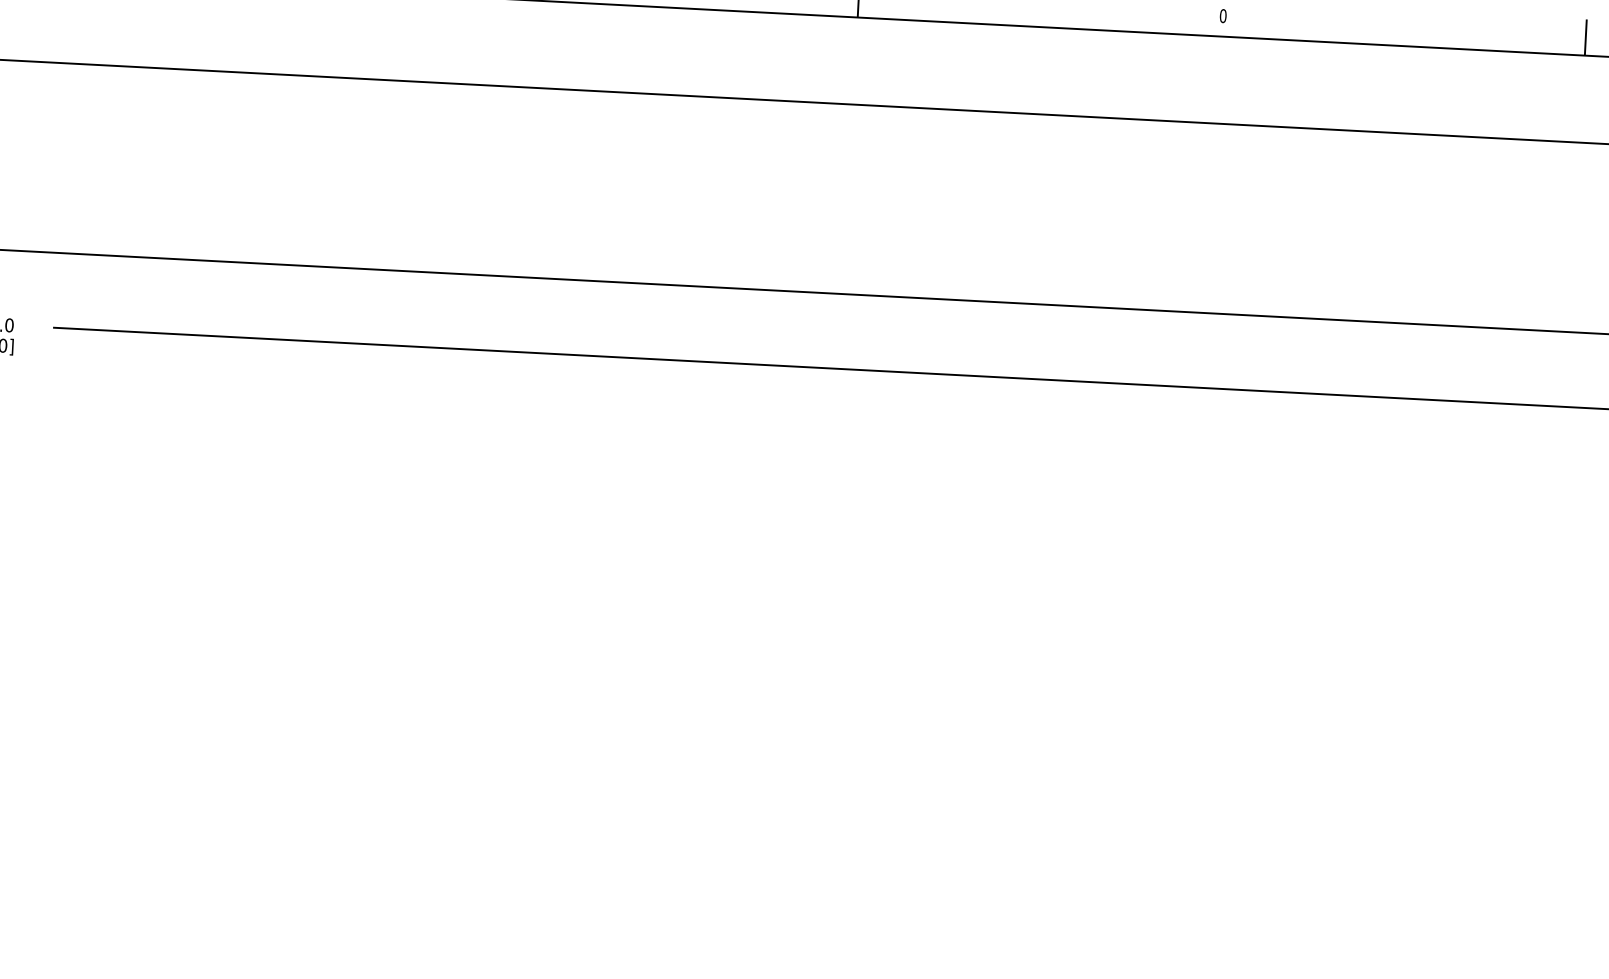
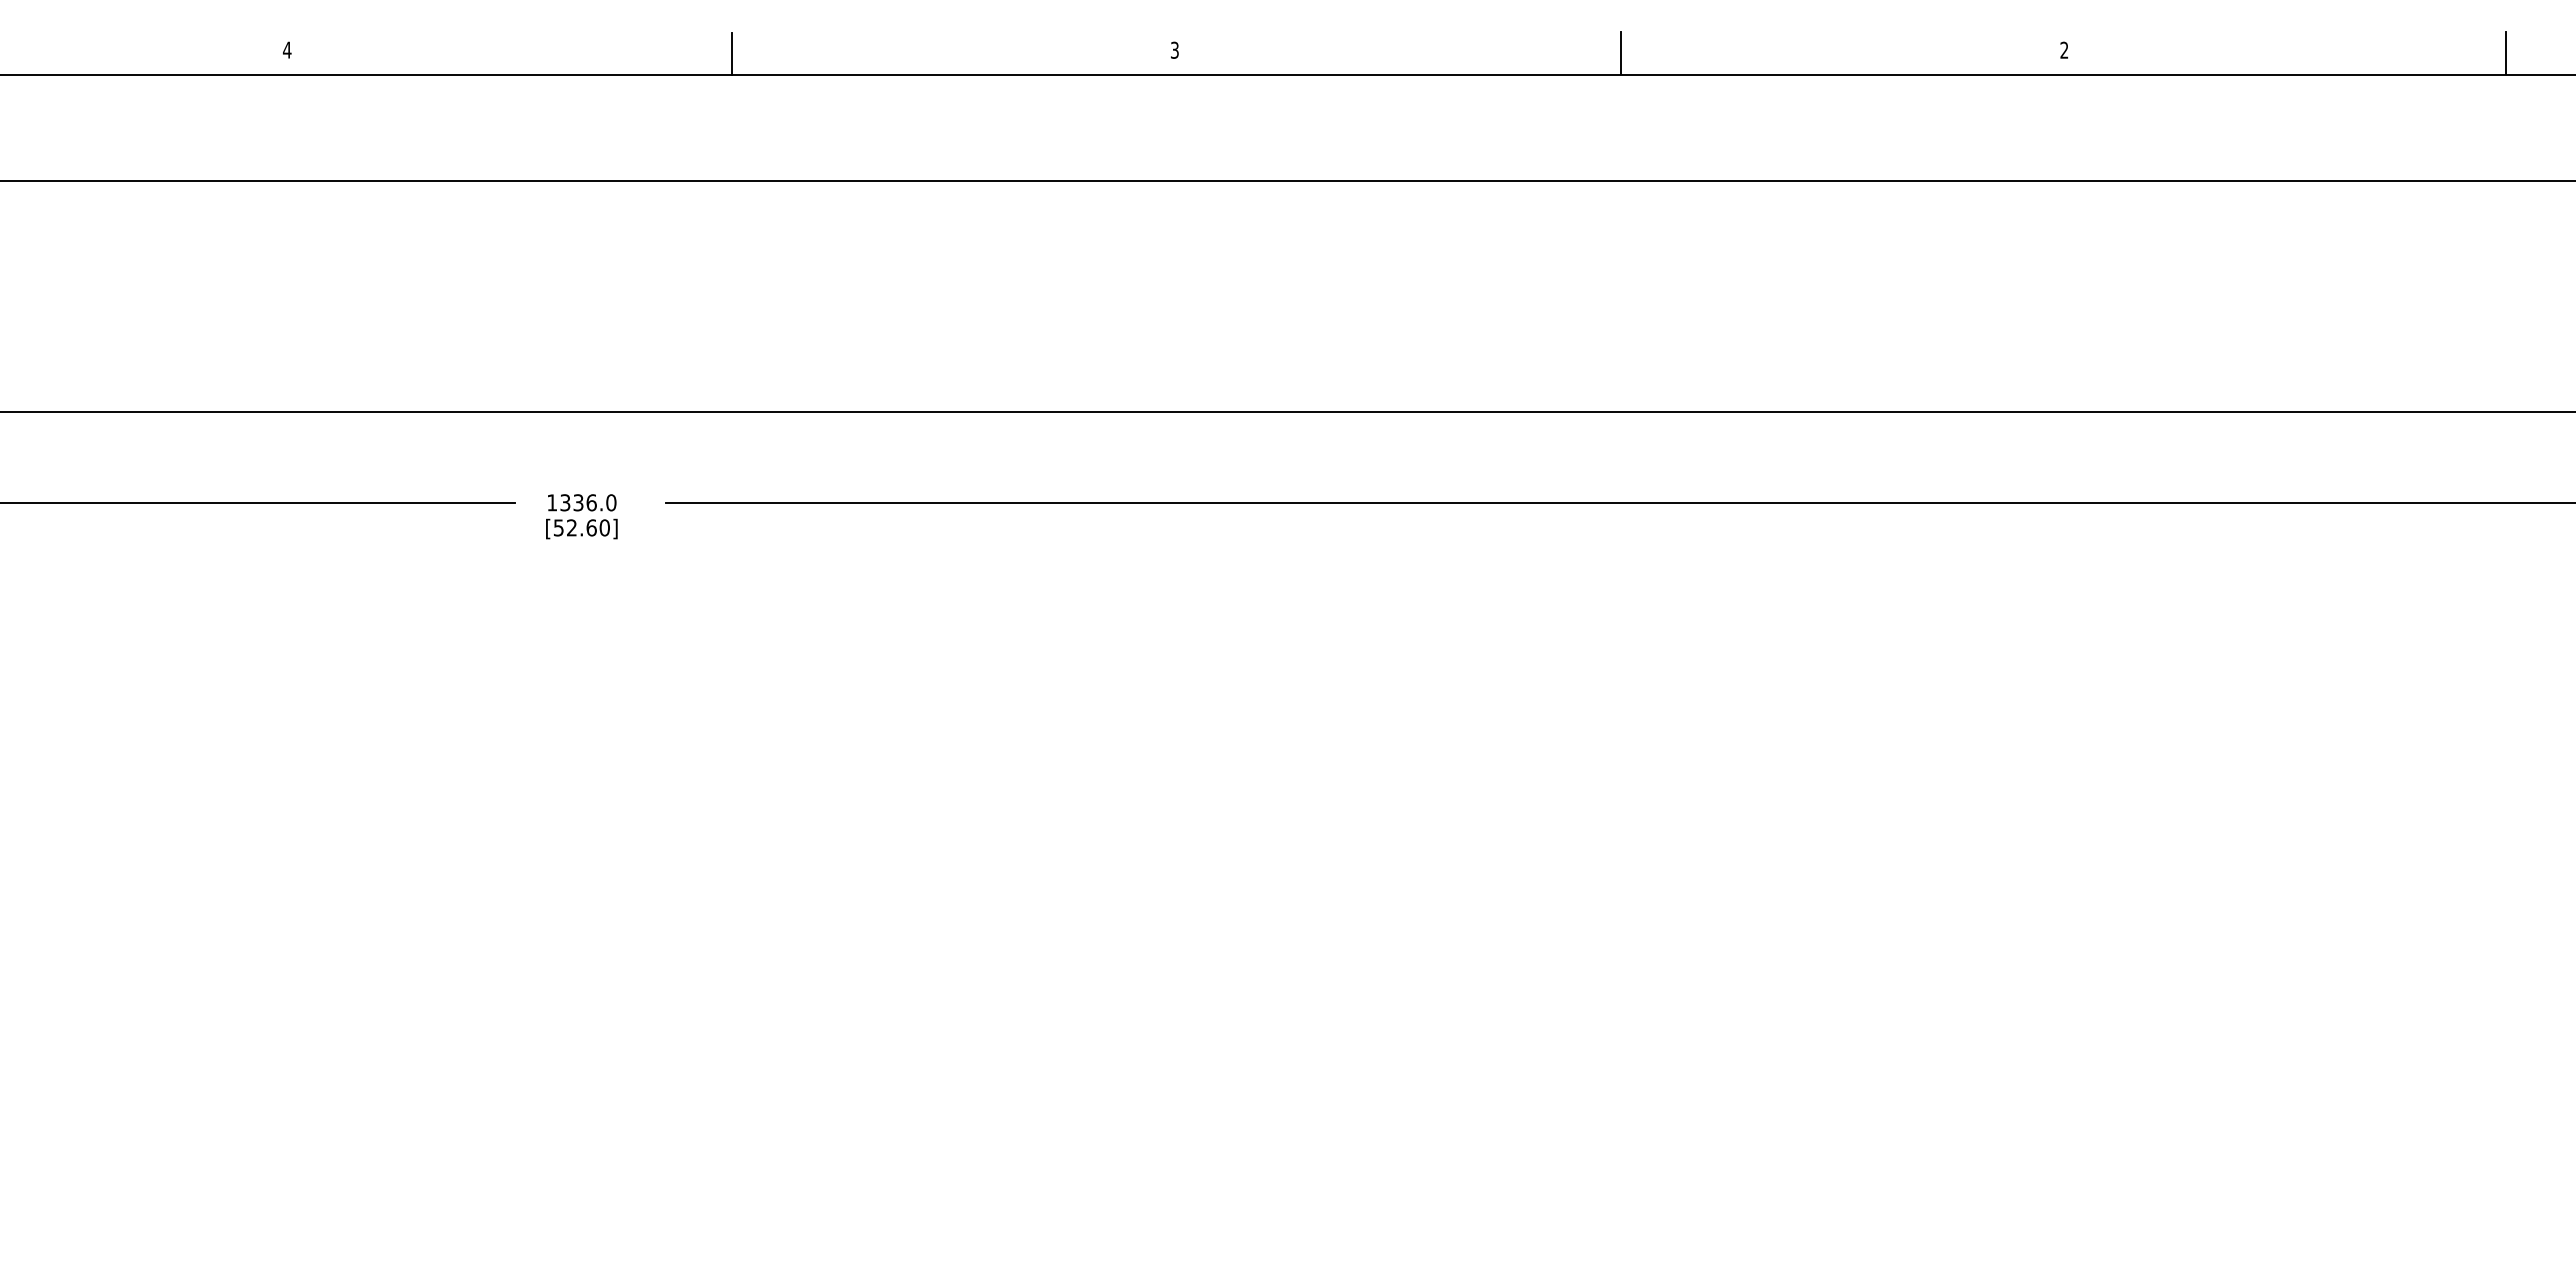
text: (1223, 15) -> (2064, 49), 0 -> 2

